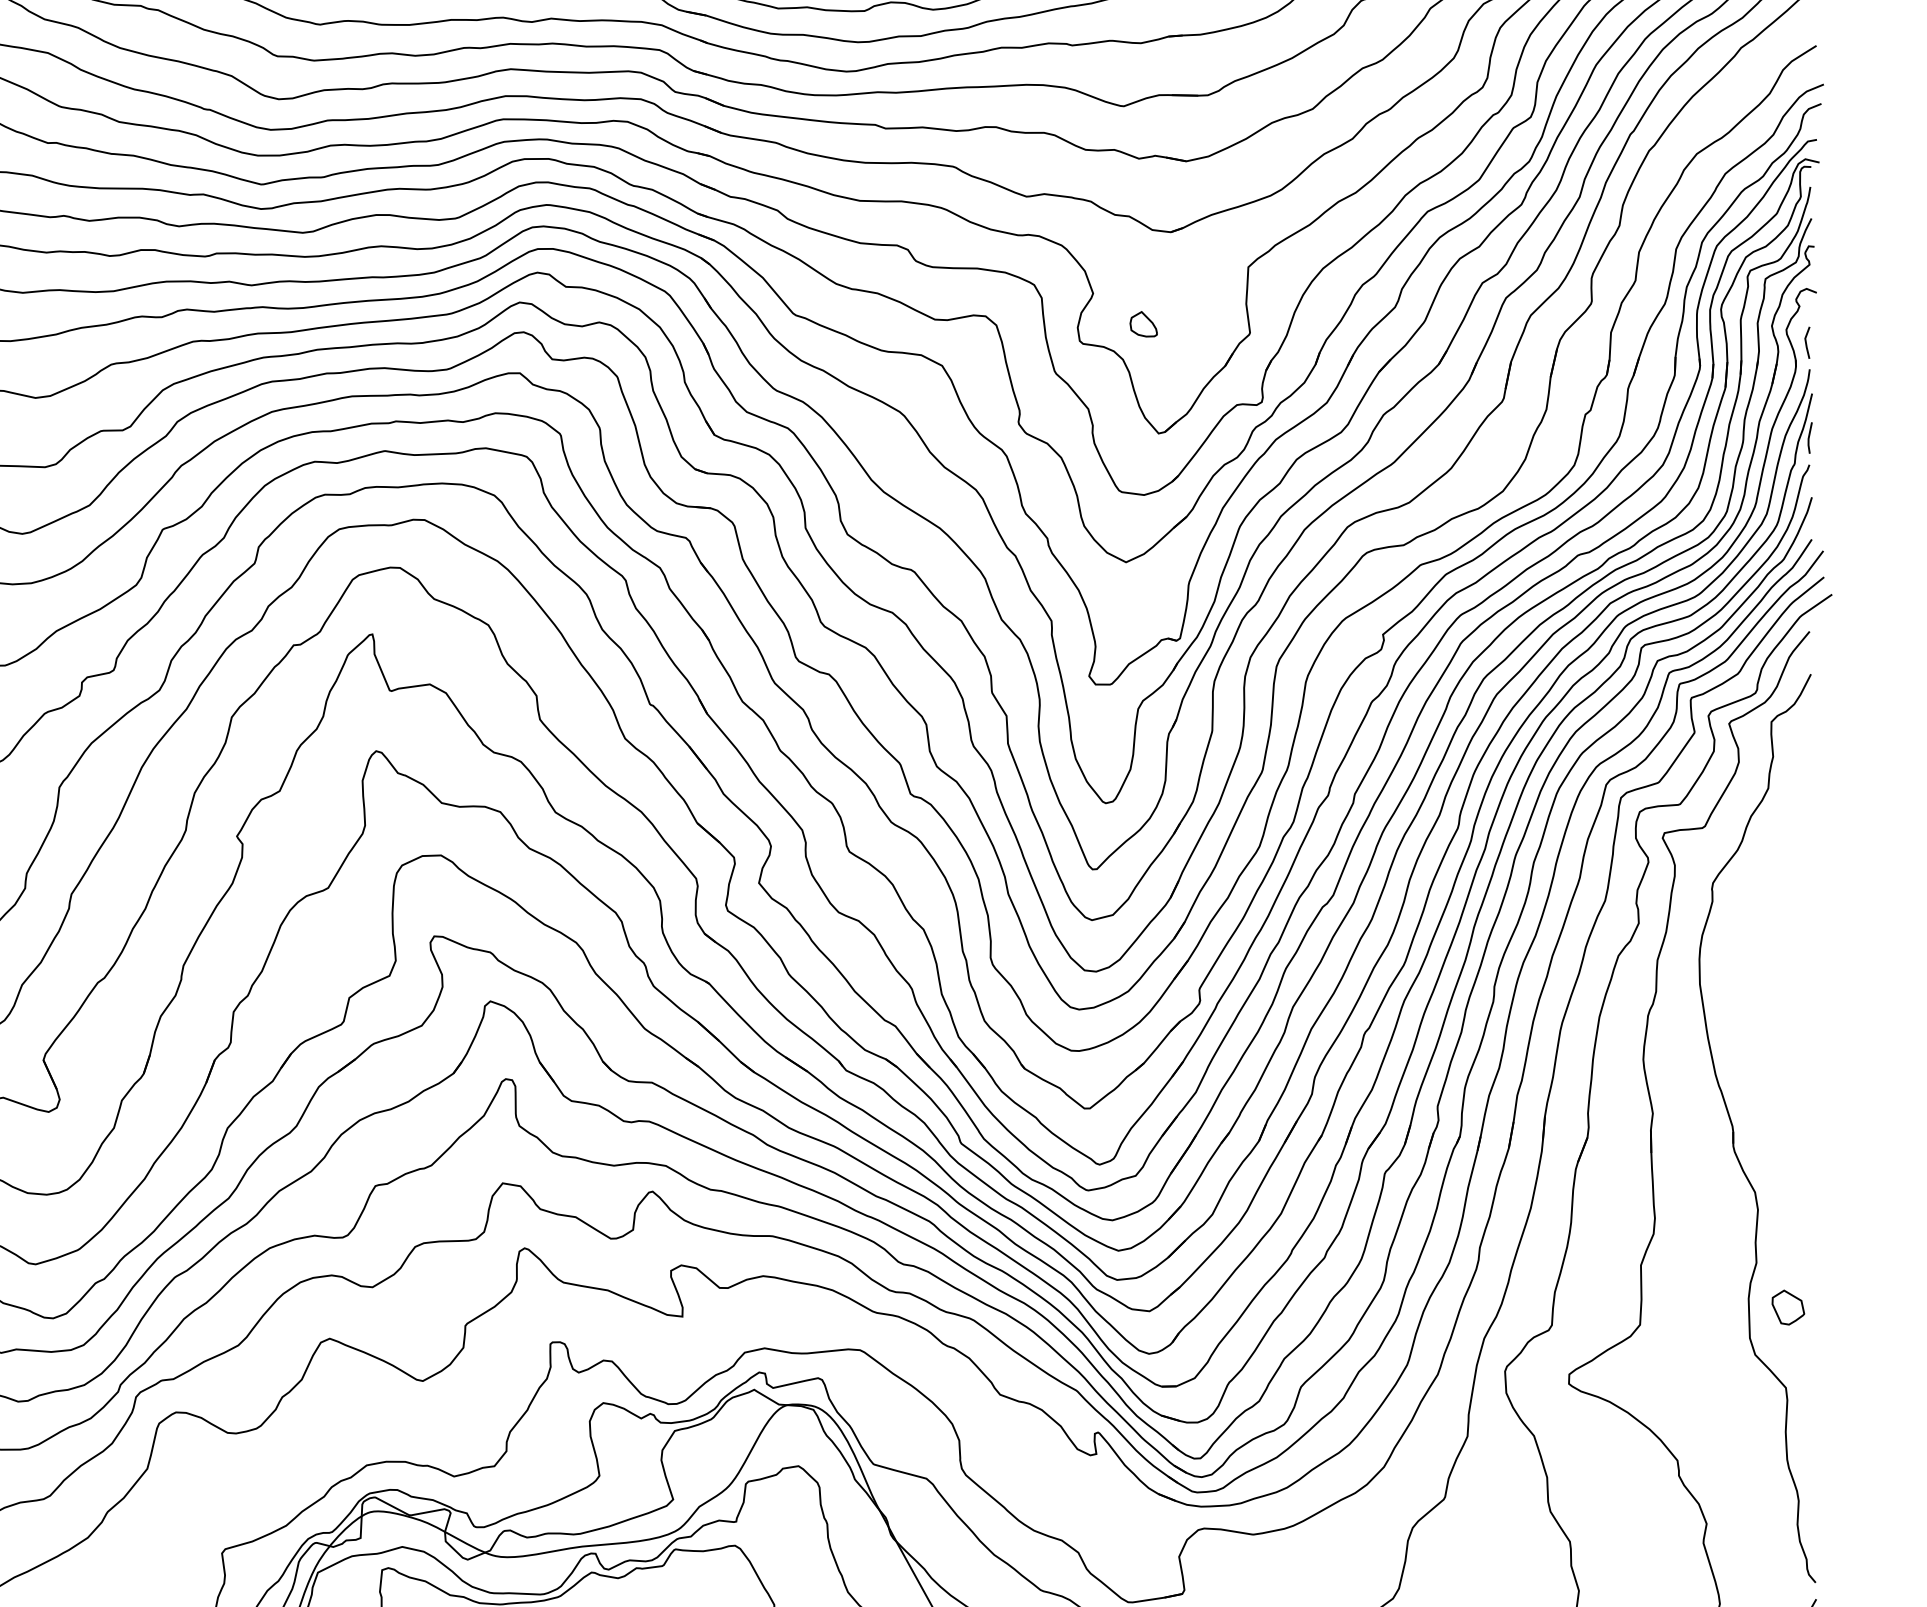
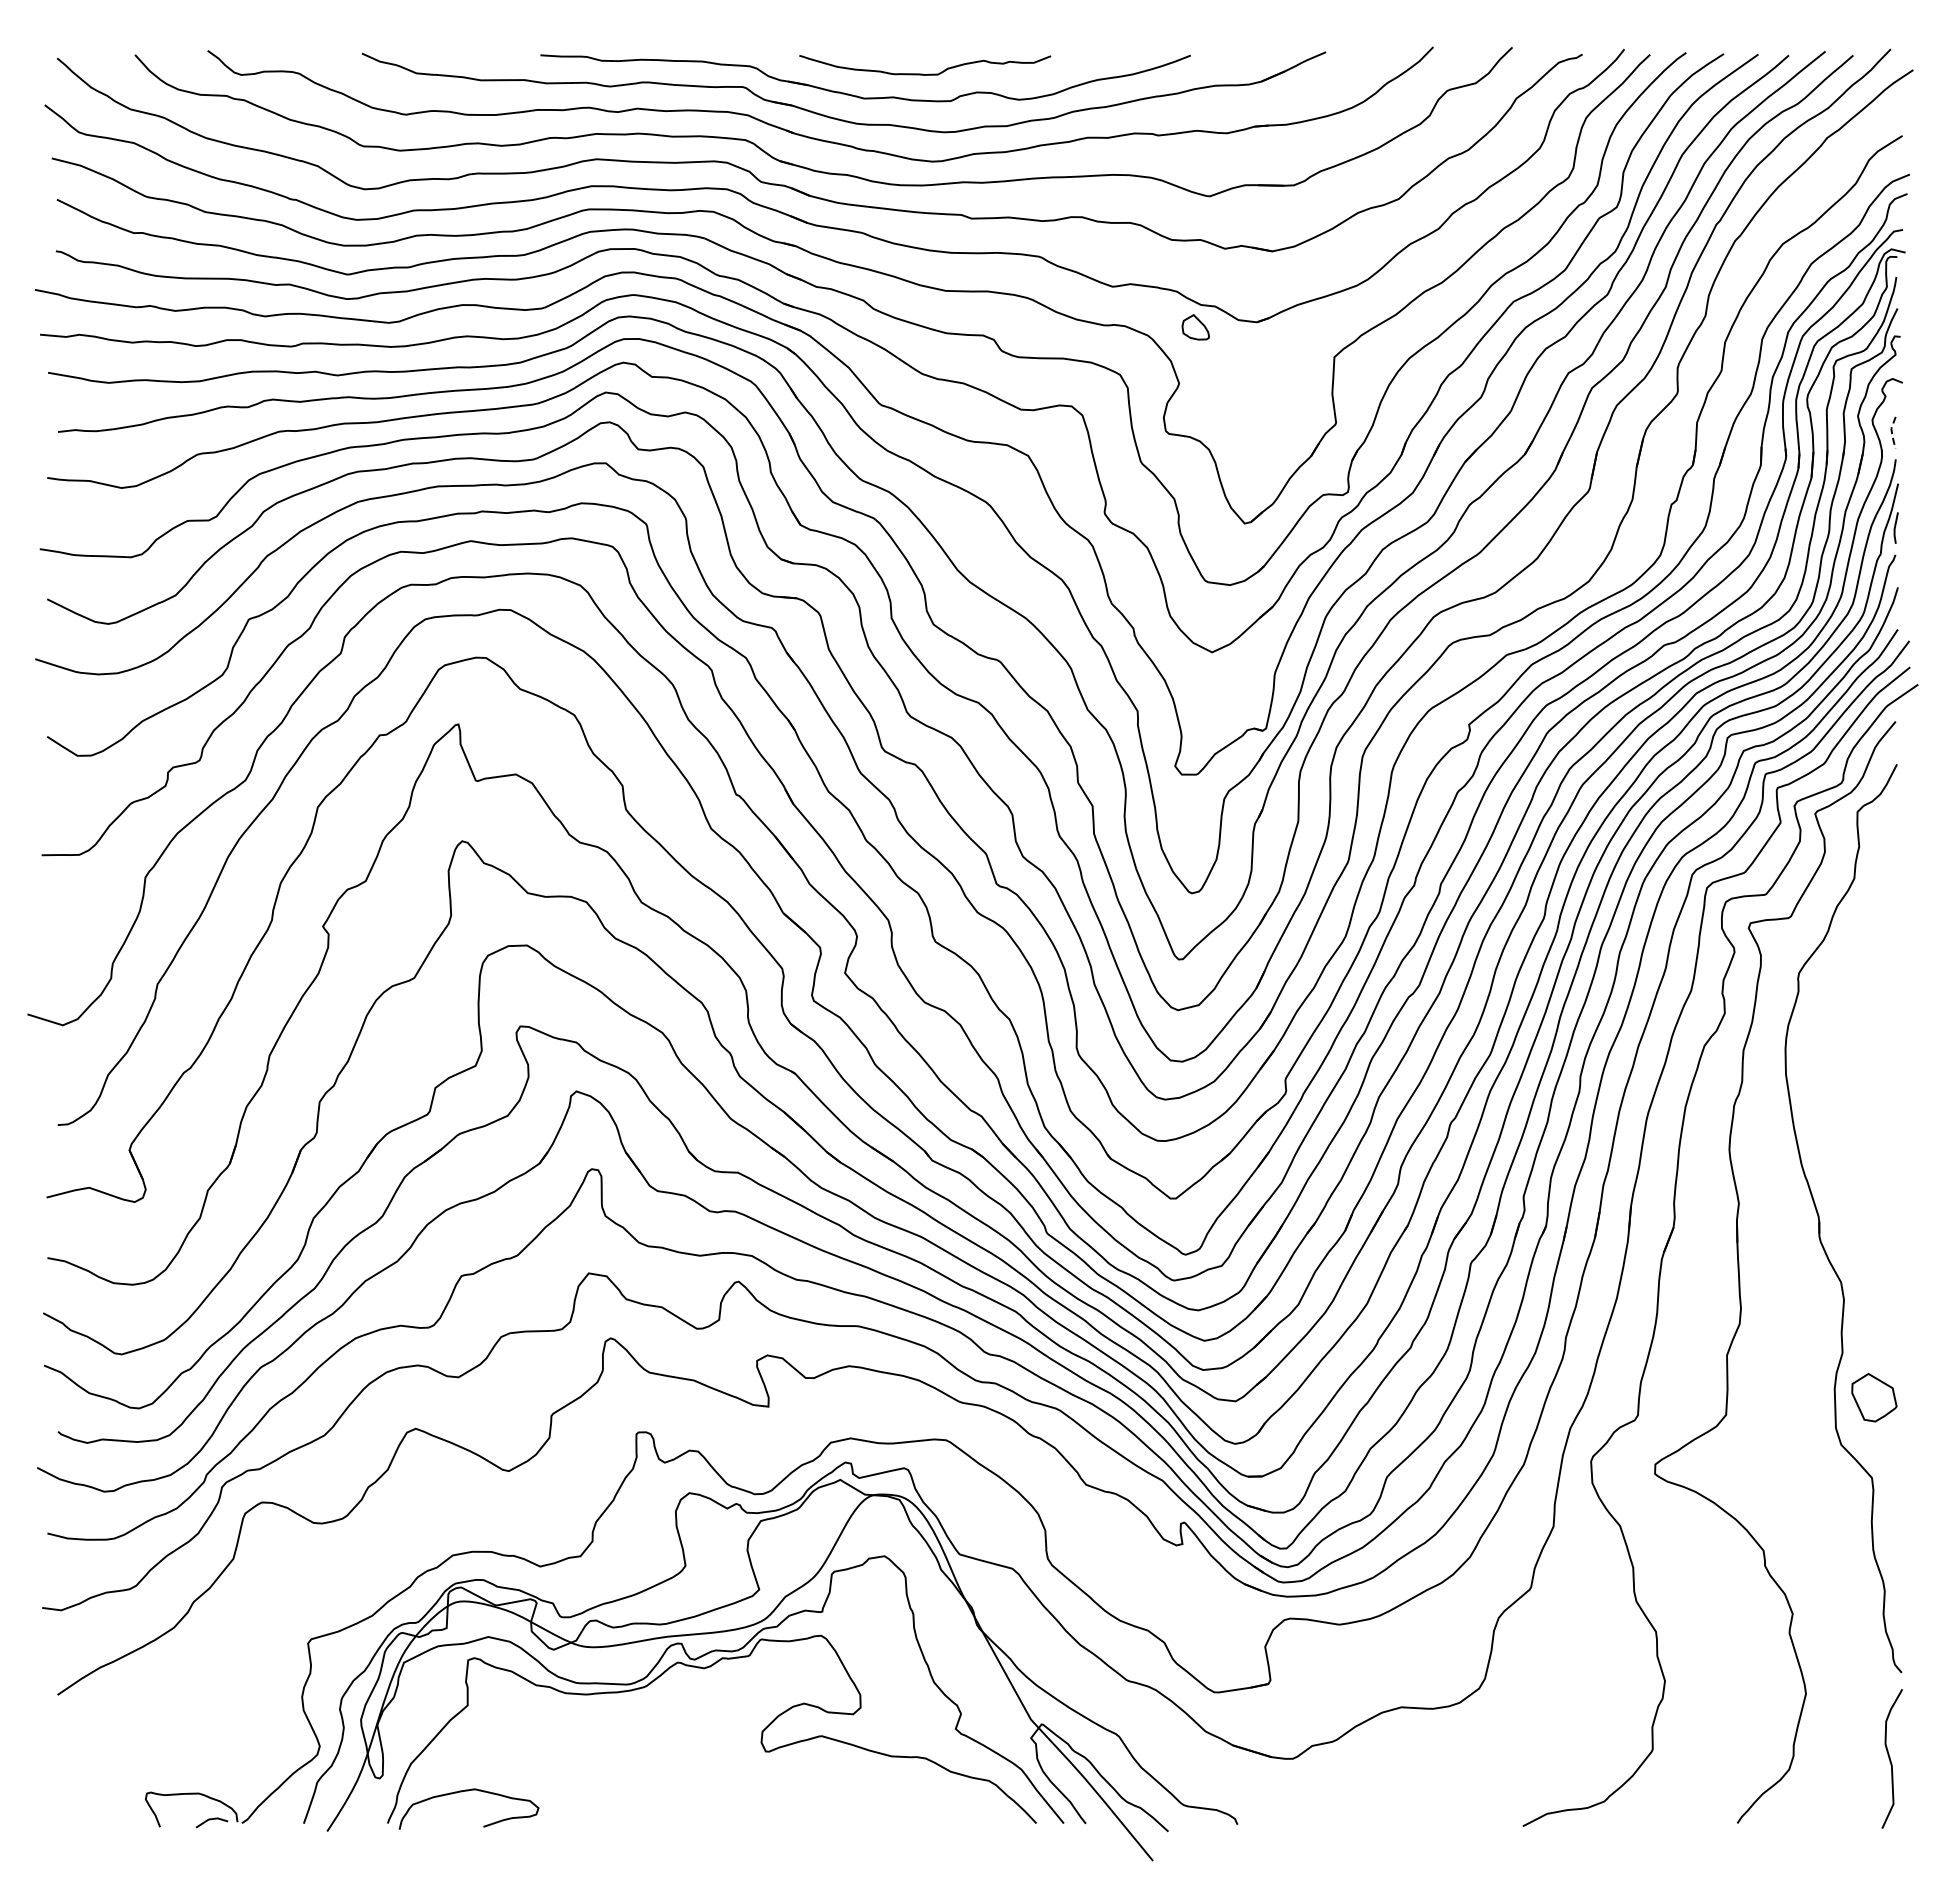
part: (1143, 324) -> (1195, 327), moved
line: (1805, 342) -> (1891, 432), solid -> dashed
part: (1788, 1307) -> (1874, 1397), size x1.4

